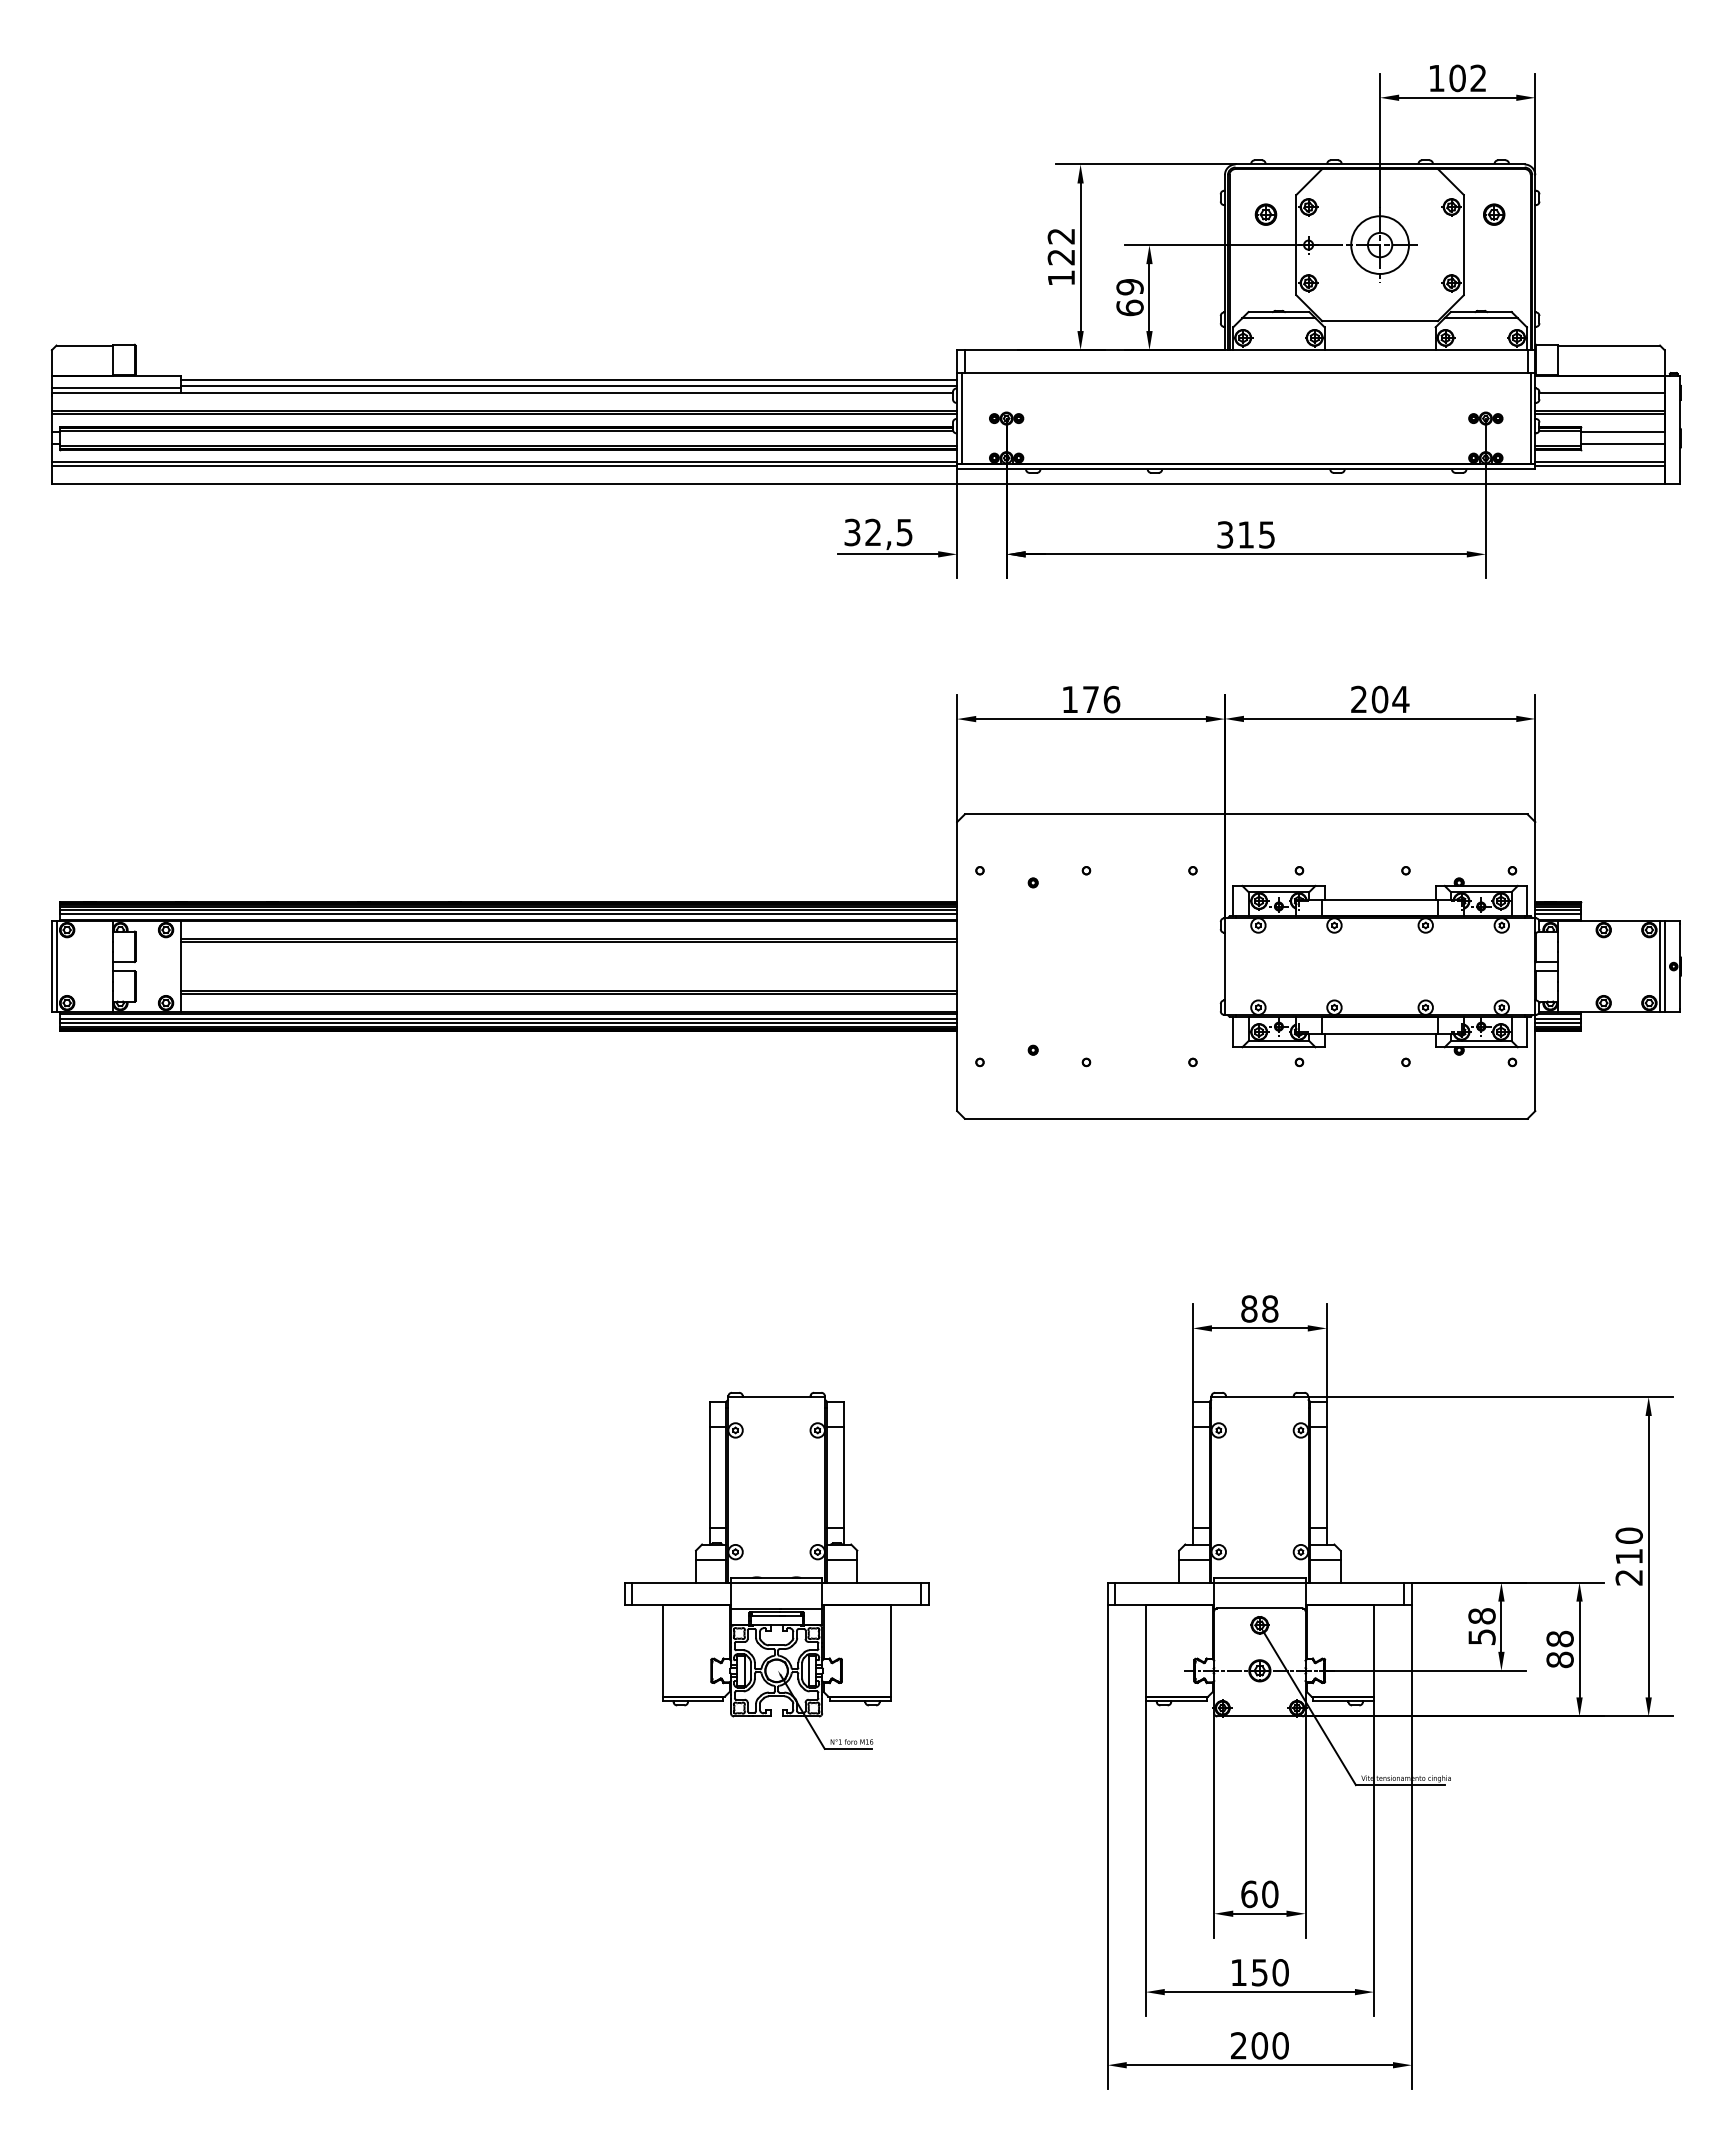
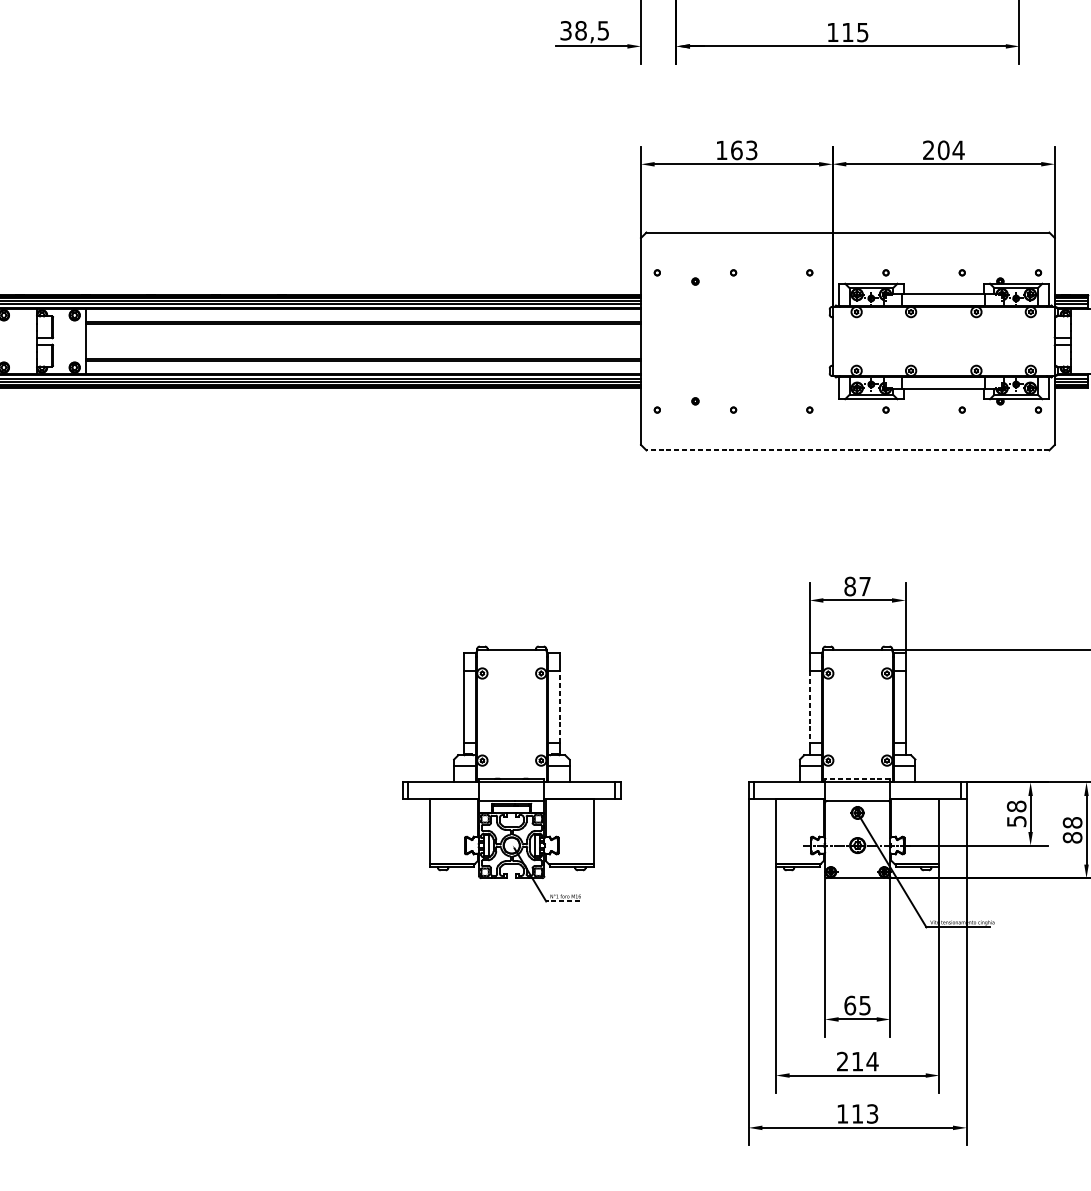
text: (873, 532) -> (581, 30), 32,5 -> 38,5
text: (1225, 534) -> (833, 32), 315 -> 115
text: (1101, 699) -> (744, 150), 176 -> 163
line: (1245, 1118) -> (847, 450), solid -> dashed
text: (1270, 1308) -> (865, 586), 88 -> 87
line: (843, 1477) -> (559, 707), solid -> dashed
line: (1192, 1478) -> (809, 707), solid -> dashed
line: (1259, 1578) -> (857, 779), solid -> dashed
line: (848, 1748) -> (563, 901), solid -> dashed
text: (1270, 1894) -> (865, 1005), 60 -> 65
text: (1260, 1972) -> (858, 1061), 150 -> 214
text: (1259, 2045) -> (857, 1113), 200 -> 113

